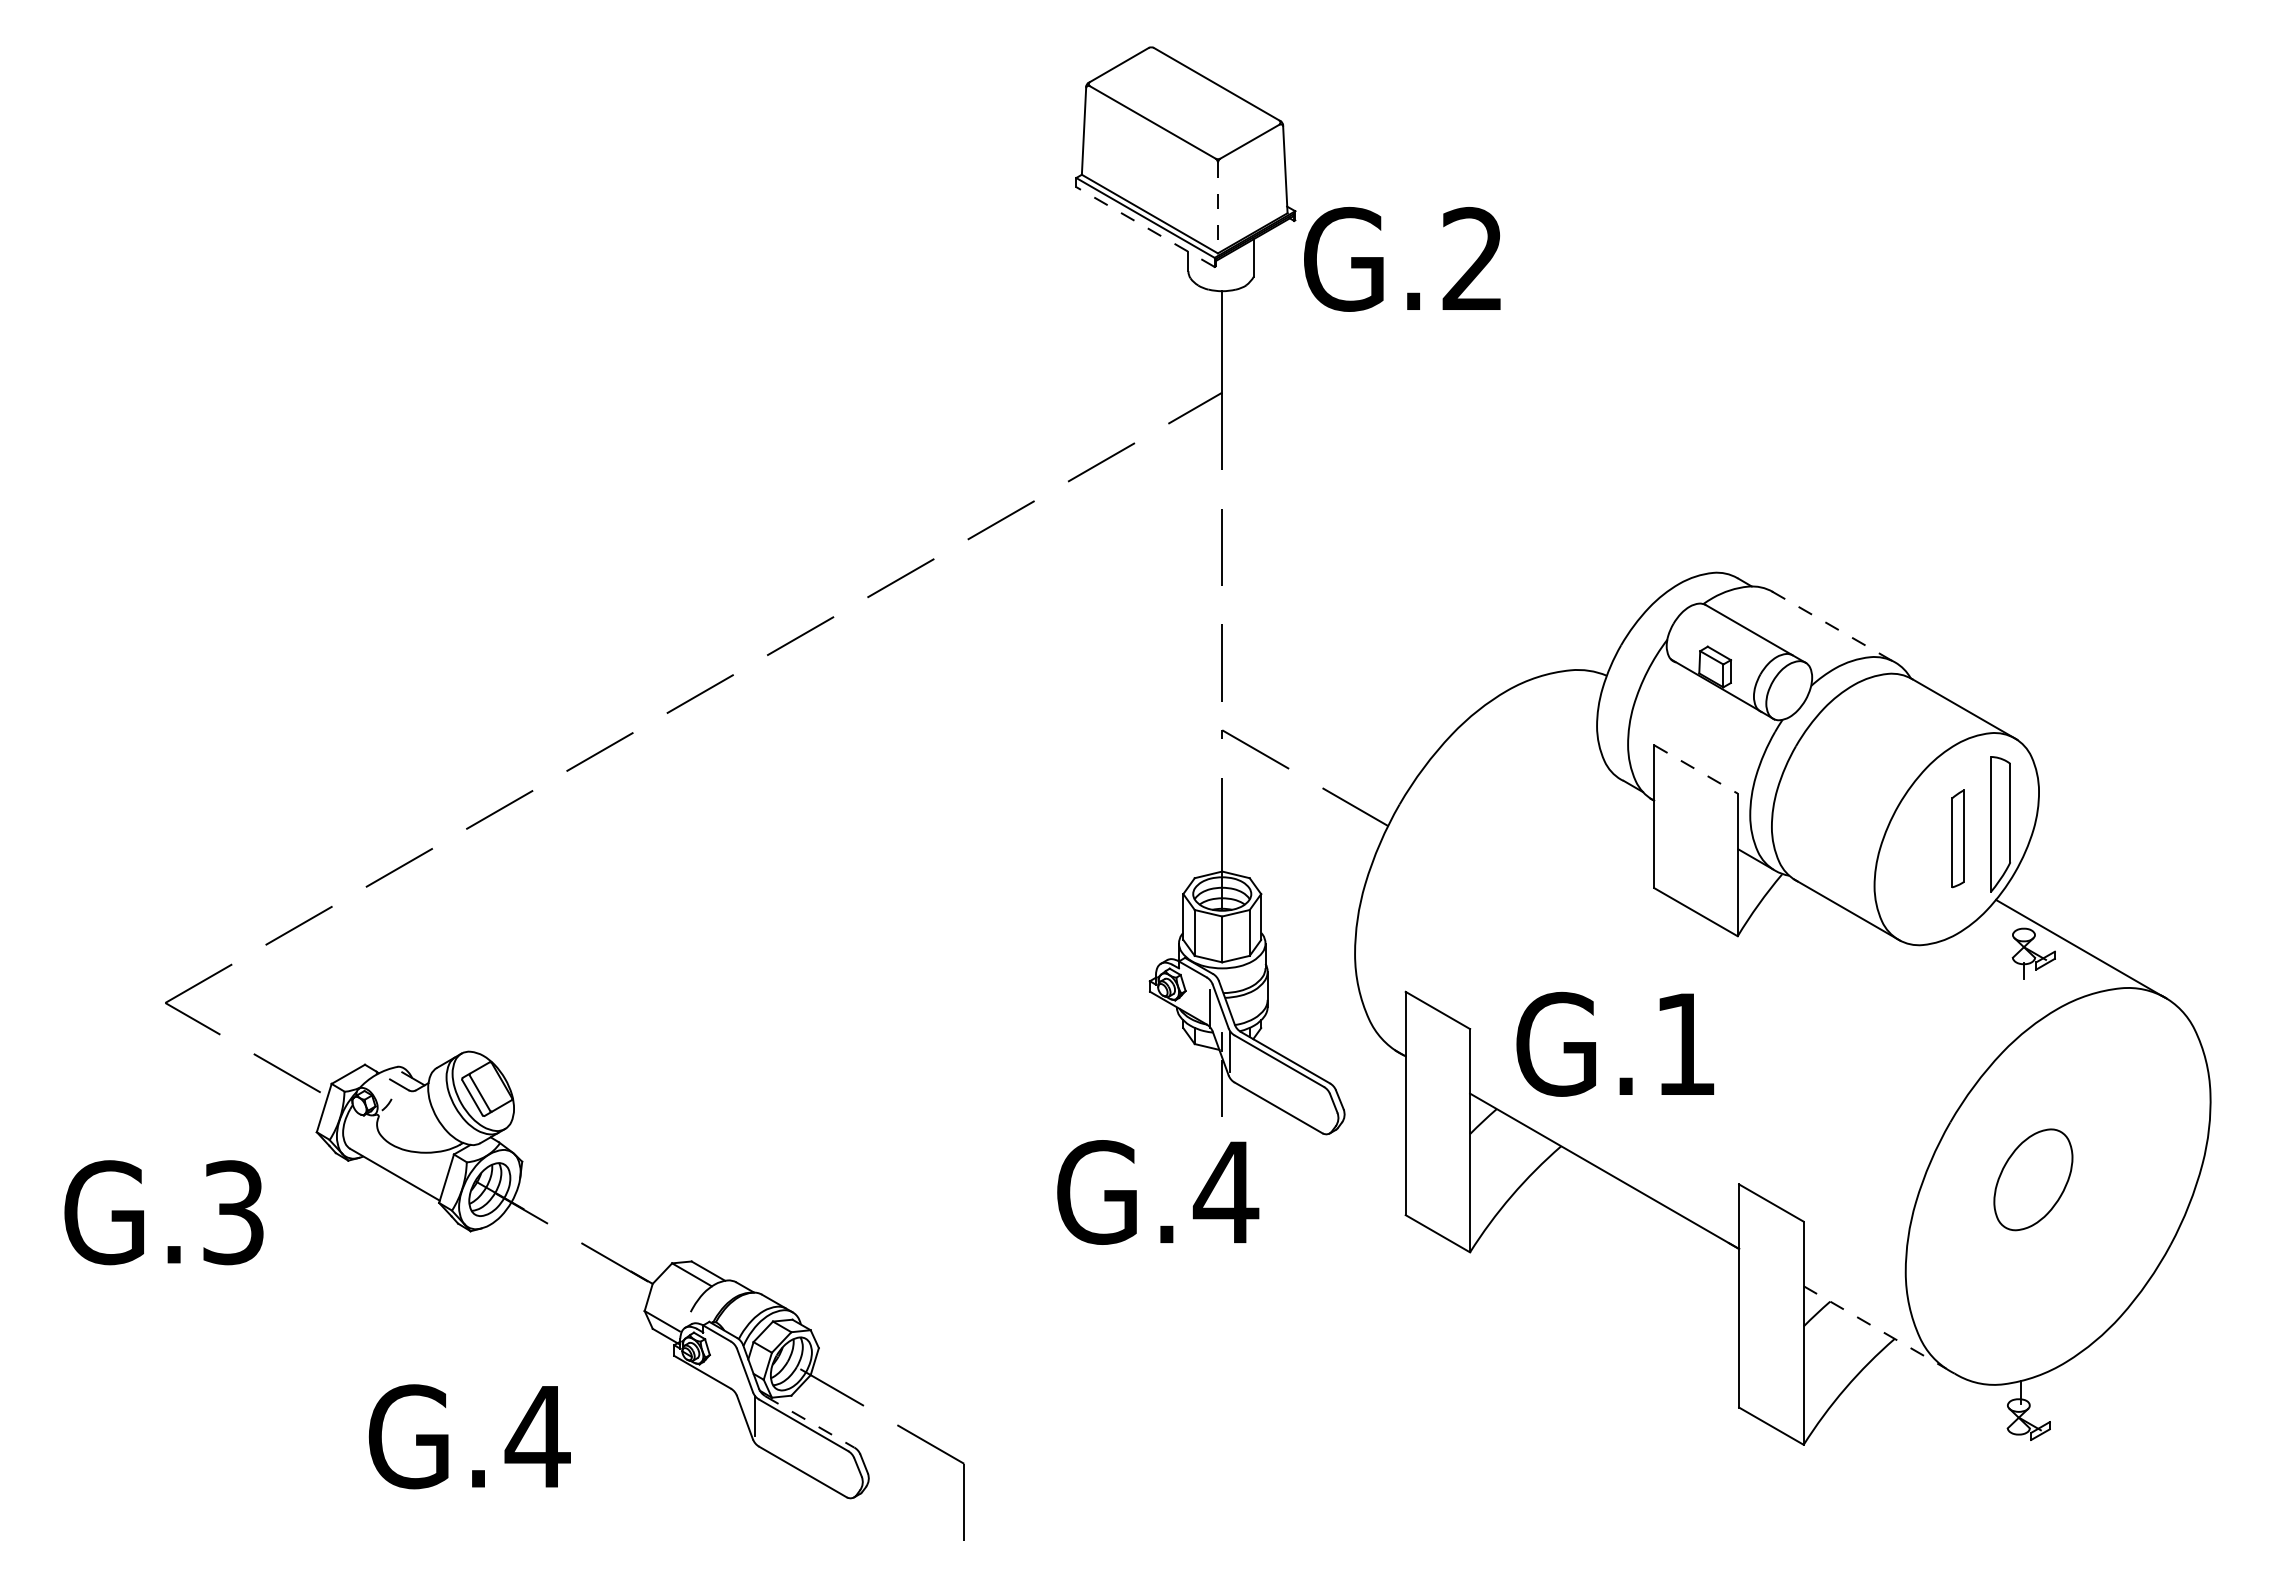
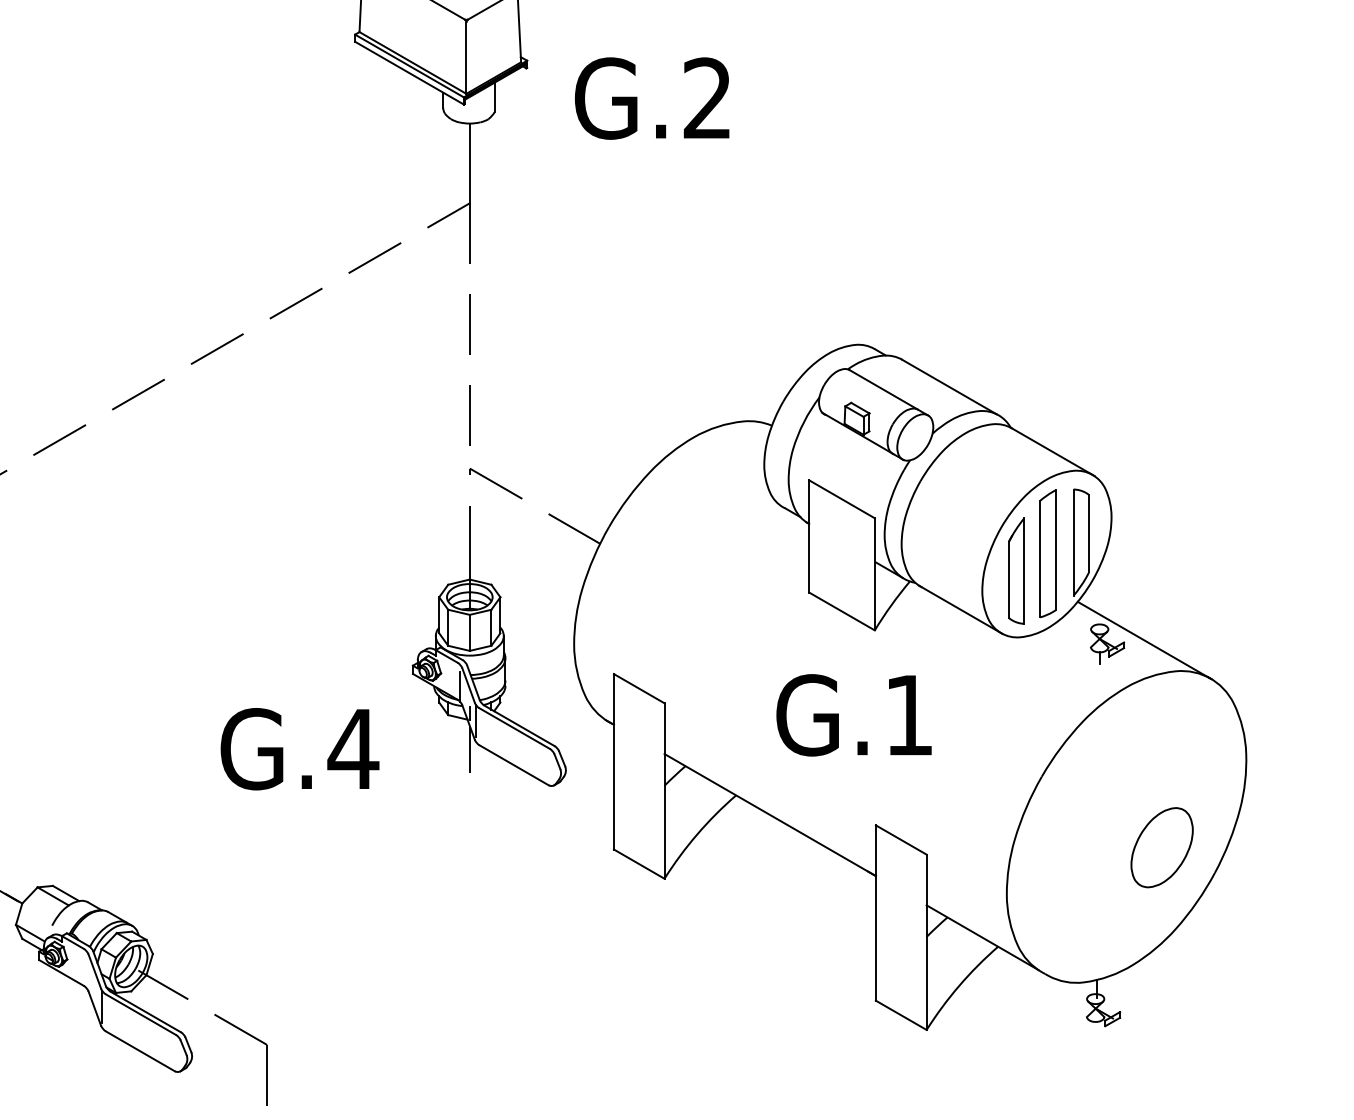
line: (1217, 208) -> (466, 58), dashed -> solid
line: (1145, 227) -> (409, 73), dashed -> solid
text: (1402, 259) -> (652, 98), moved
line: (1832, 626) -> (949, 387), dashed -> solid
line: (1696, 769) -> (842, 499), dashed -> solid
part: (1957, 838) -> (1047, 553), size x1.67
part: (1917, 860) -> (1016, 570), added
text: (1615, 1043) -> (854, 714), moved
part: (2033, 1179) -> (1162, 847), moved
text: (1158, 1192) -> (300, 749), moved
line: (1875, 1327) -> (983, 937), dashed -> solid
line: (810, 1422) -> (146, 1012), dashed -> solid

